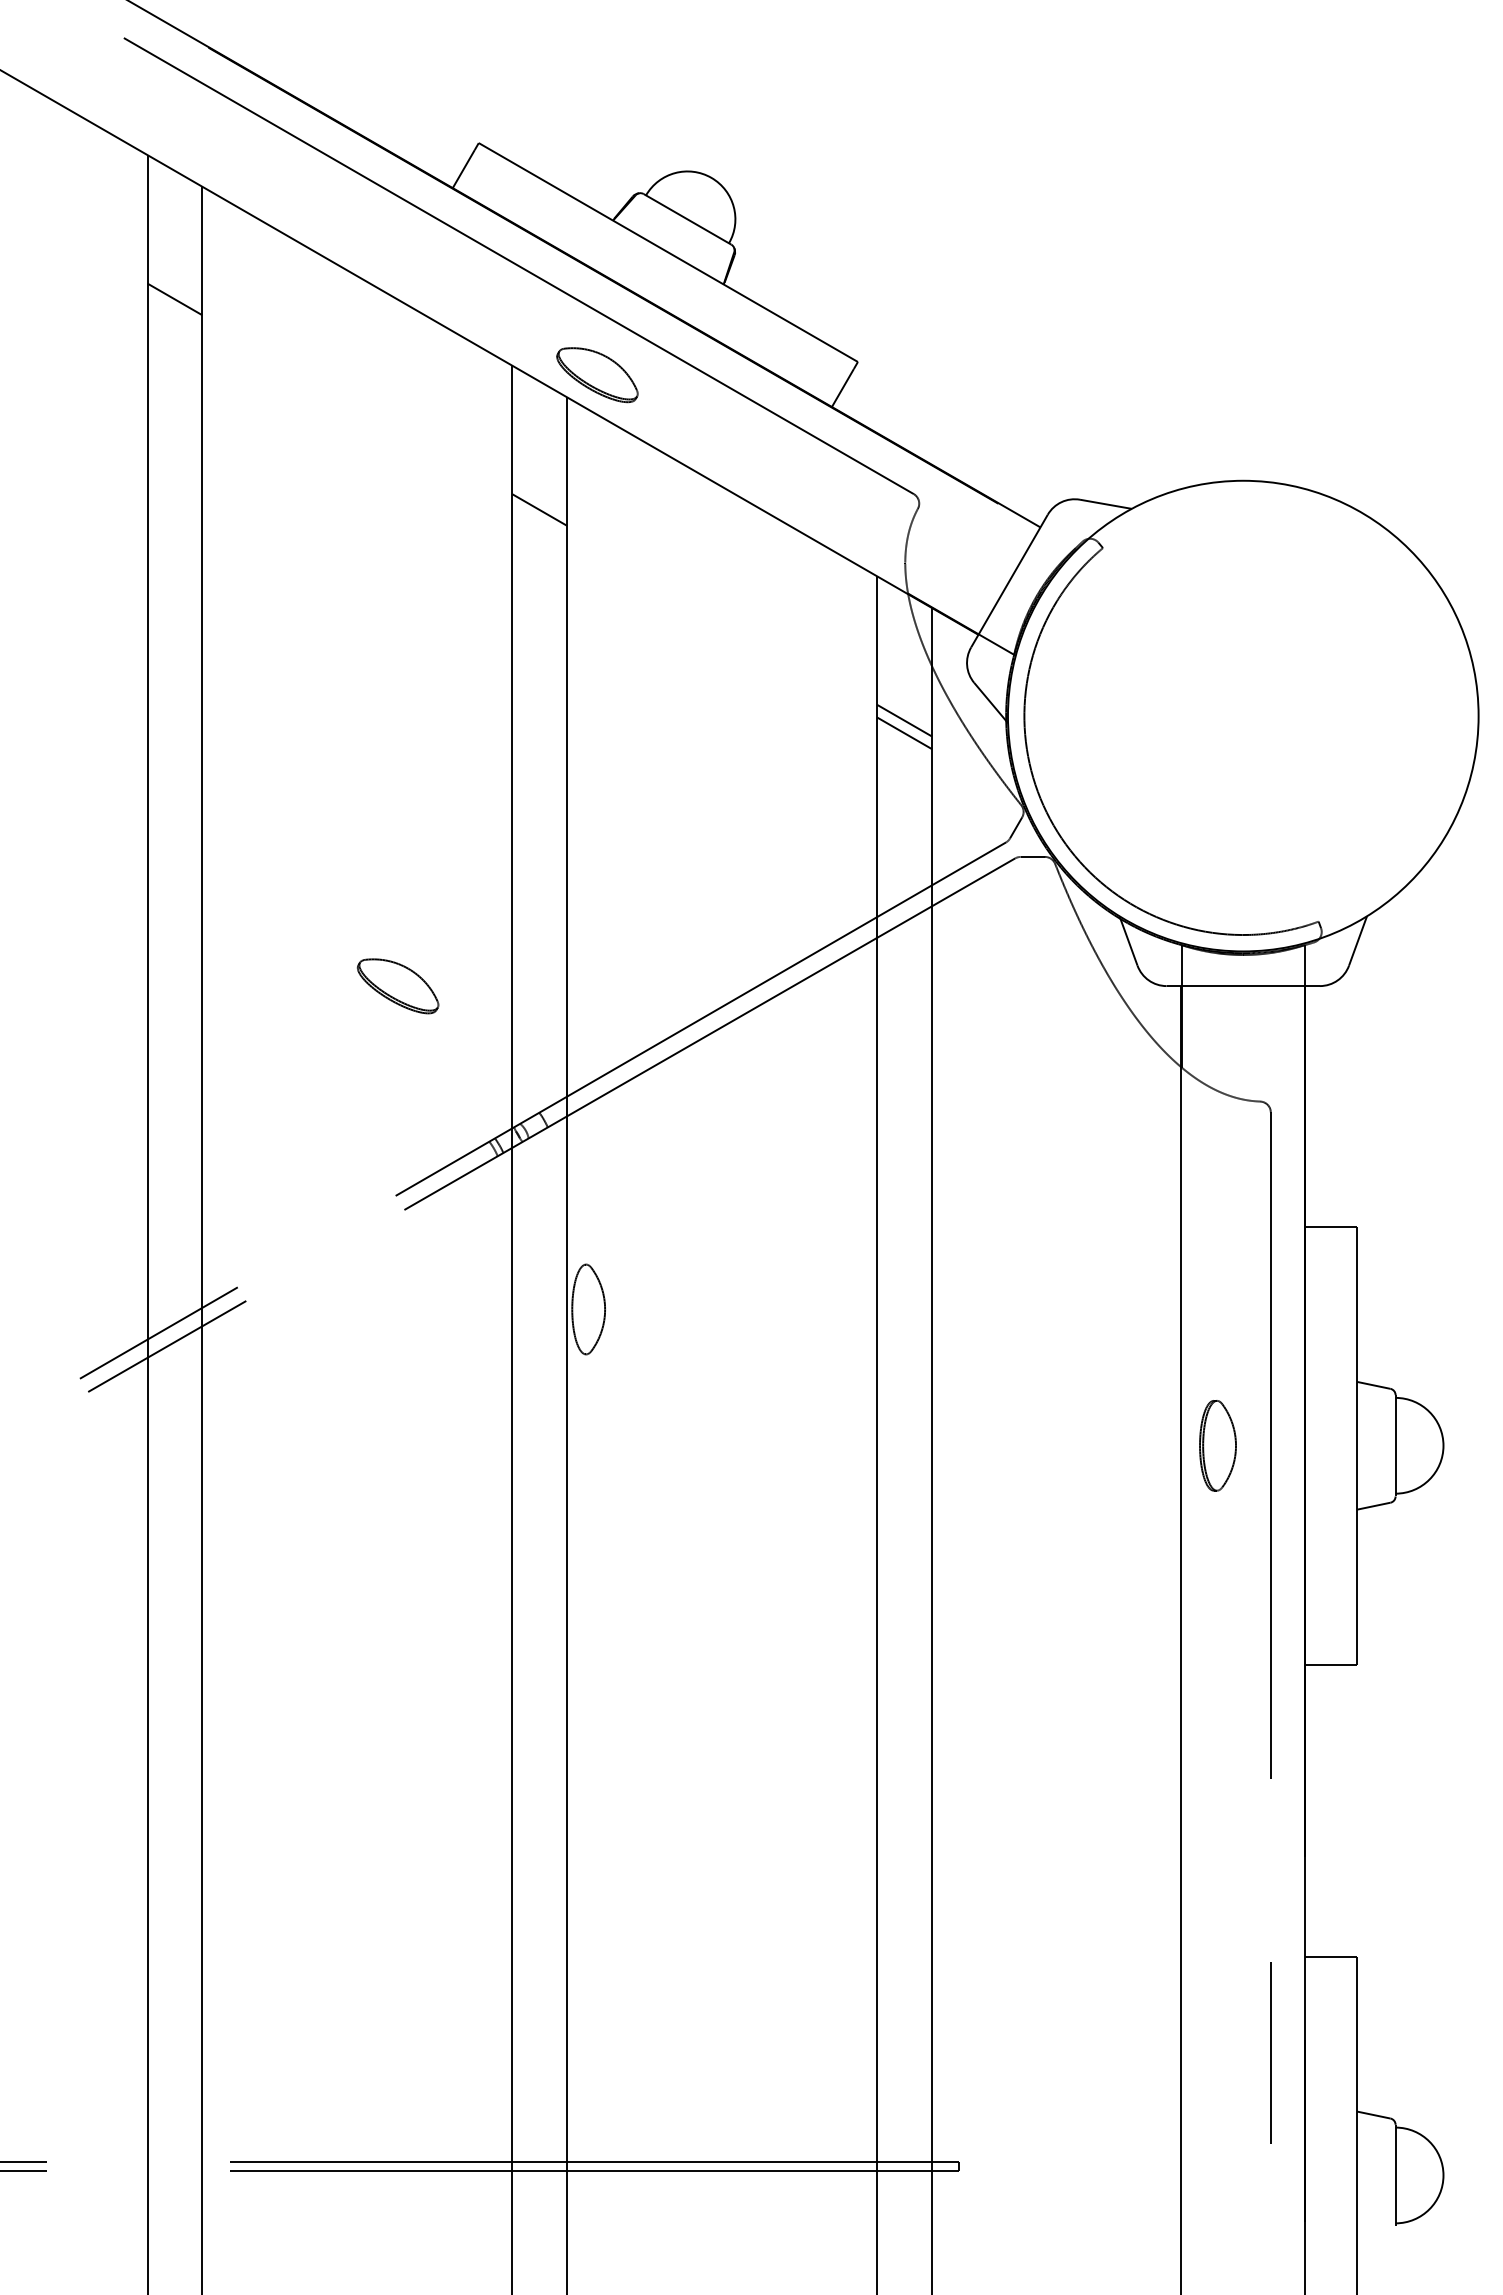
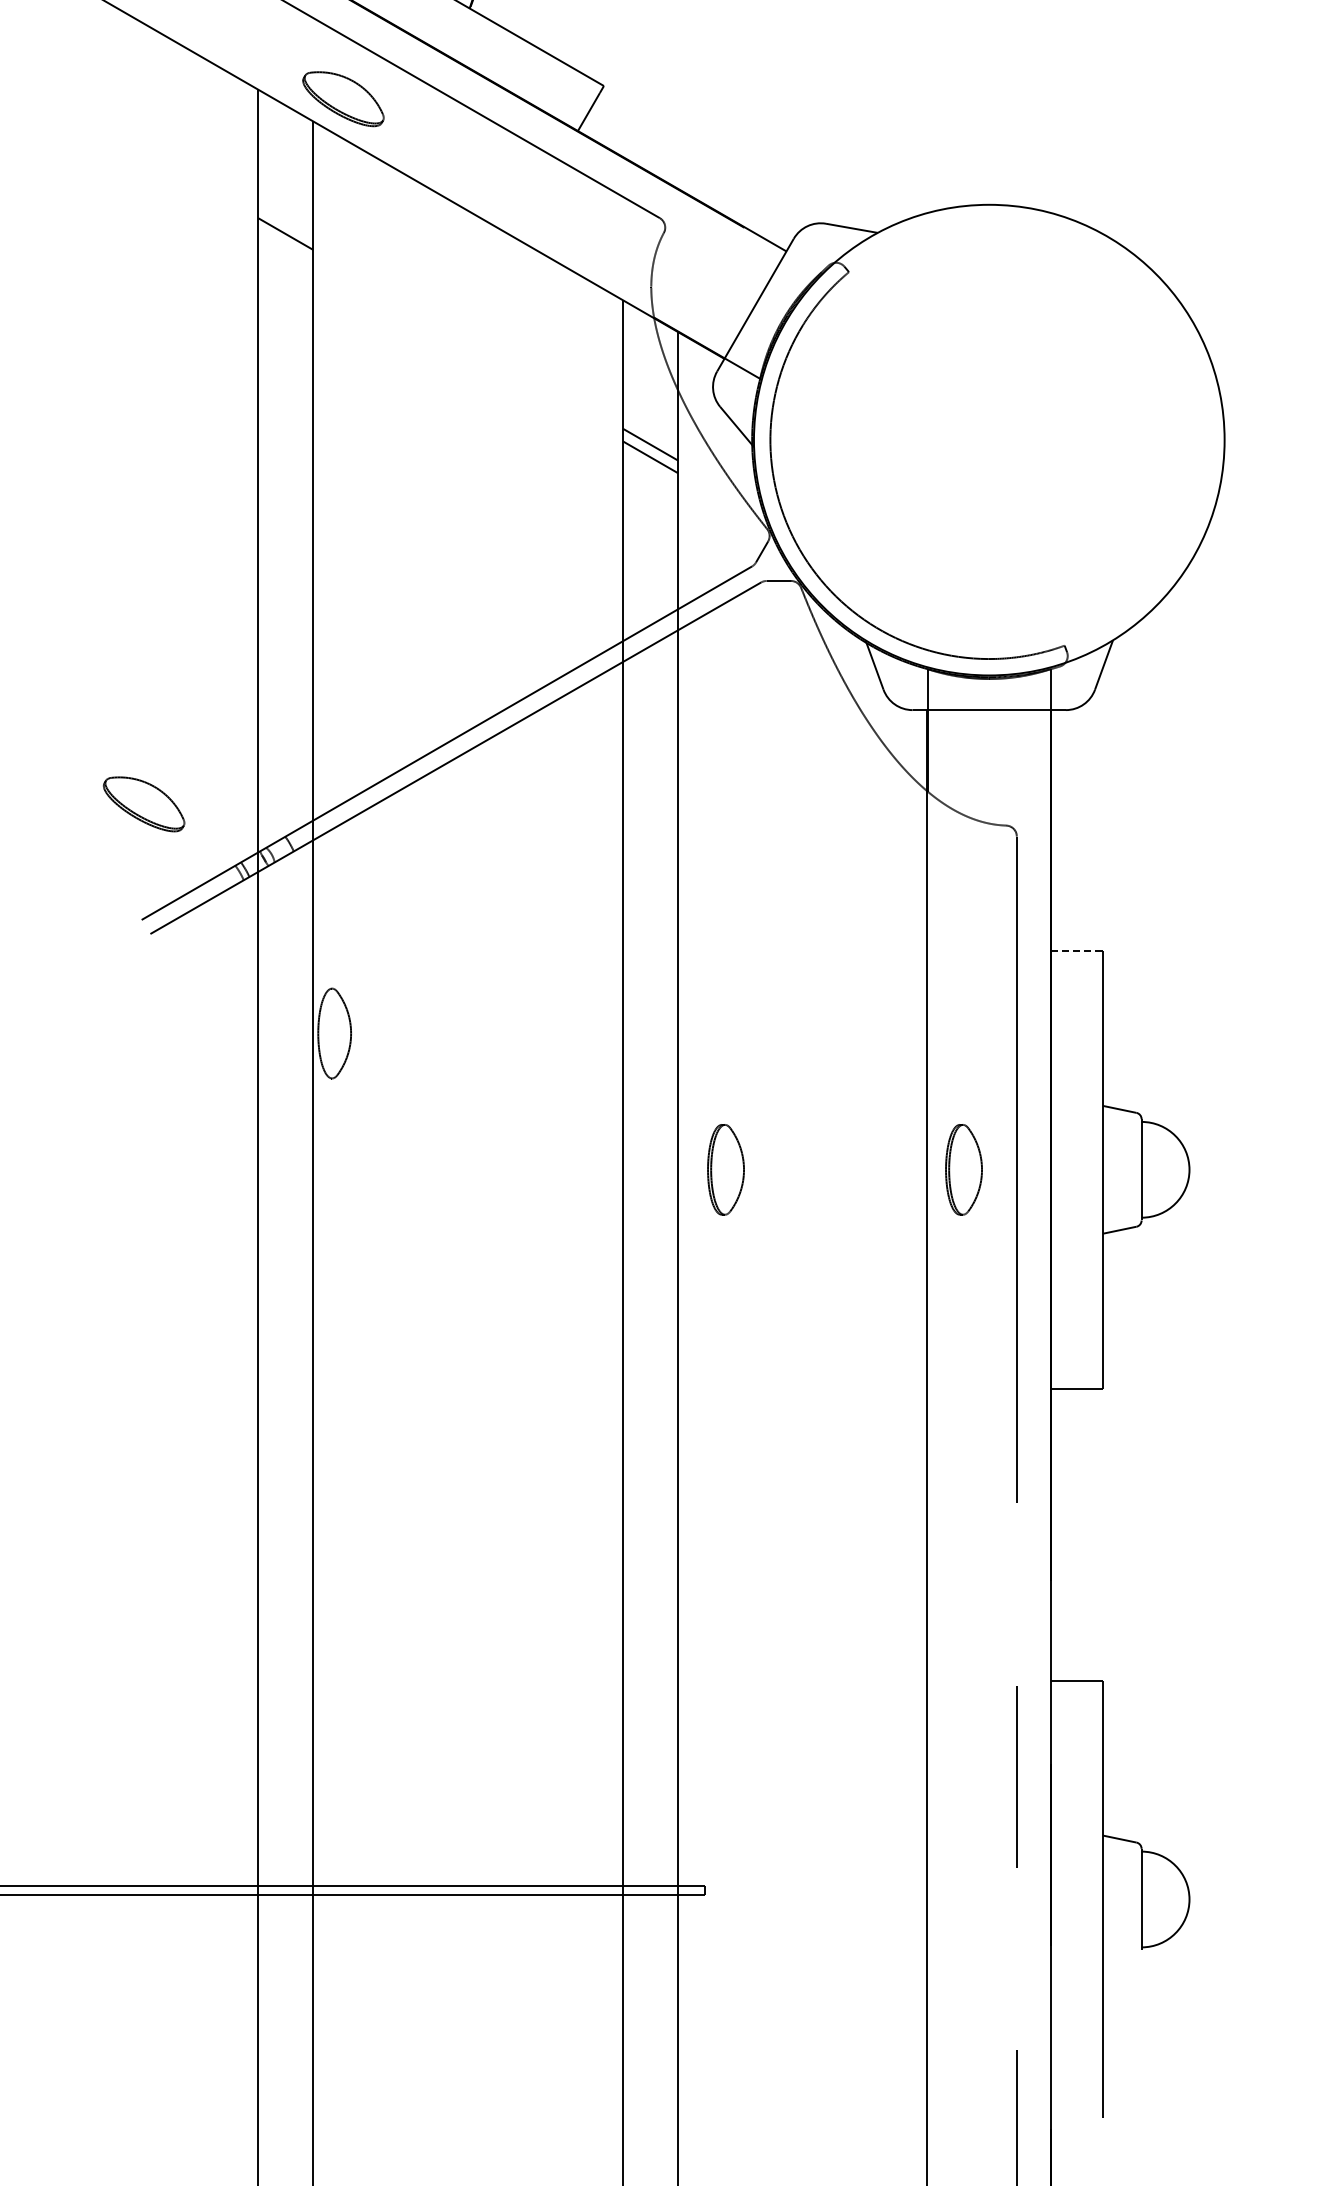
part: (397, 986) -> (143, 804), moved
line: (1327, 1226) -> (1073, 950), solid -> dashed
part: (979, 1445) -> (725, 1169), added

